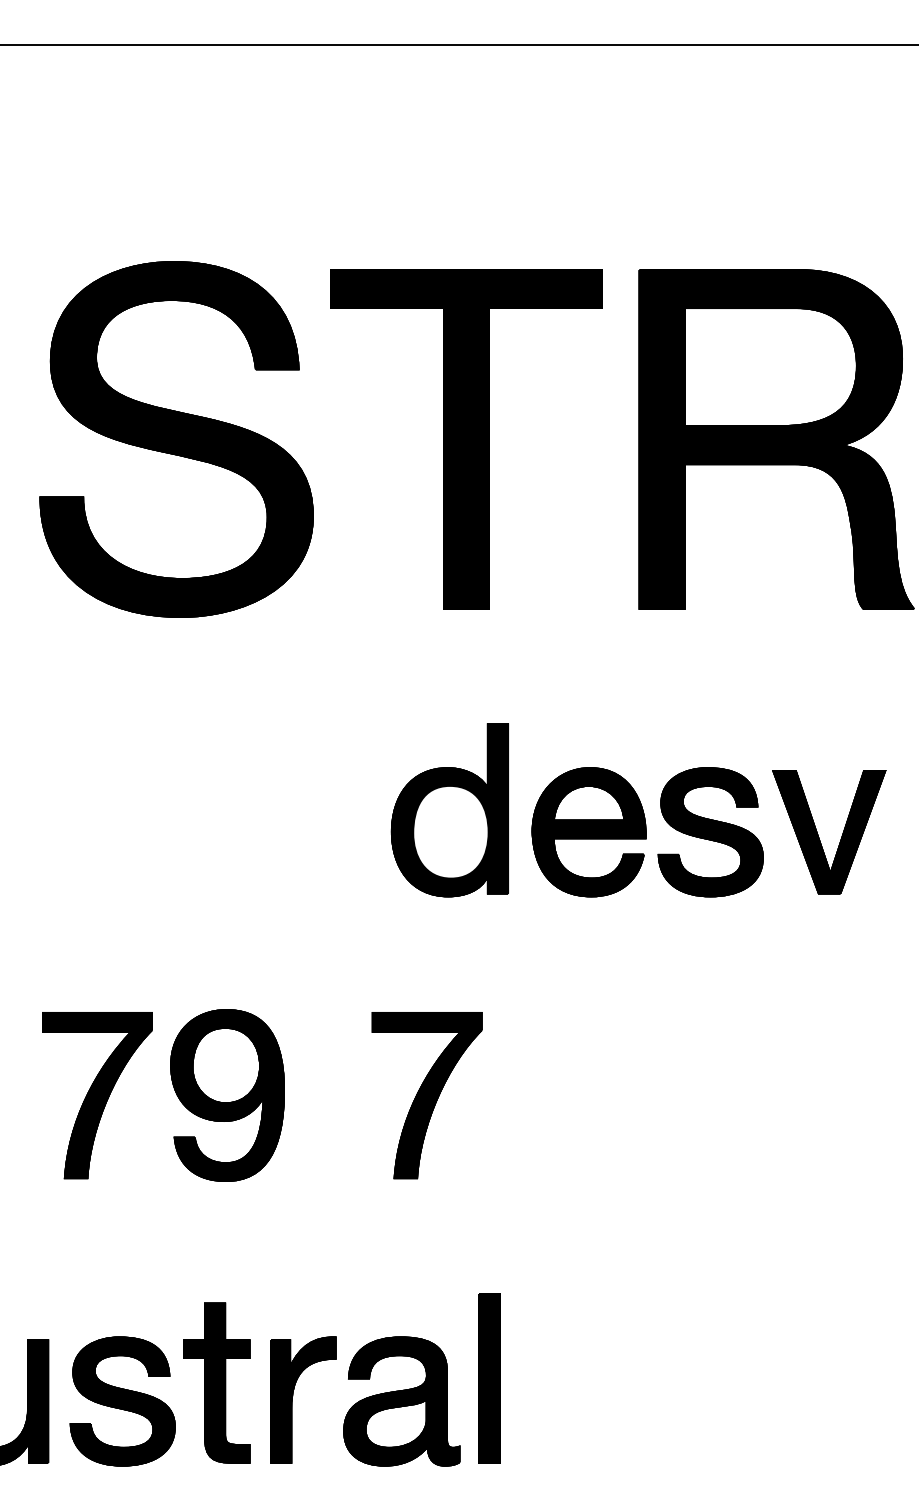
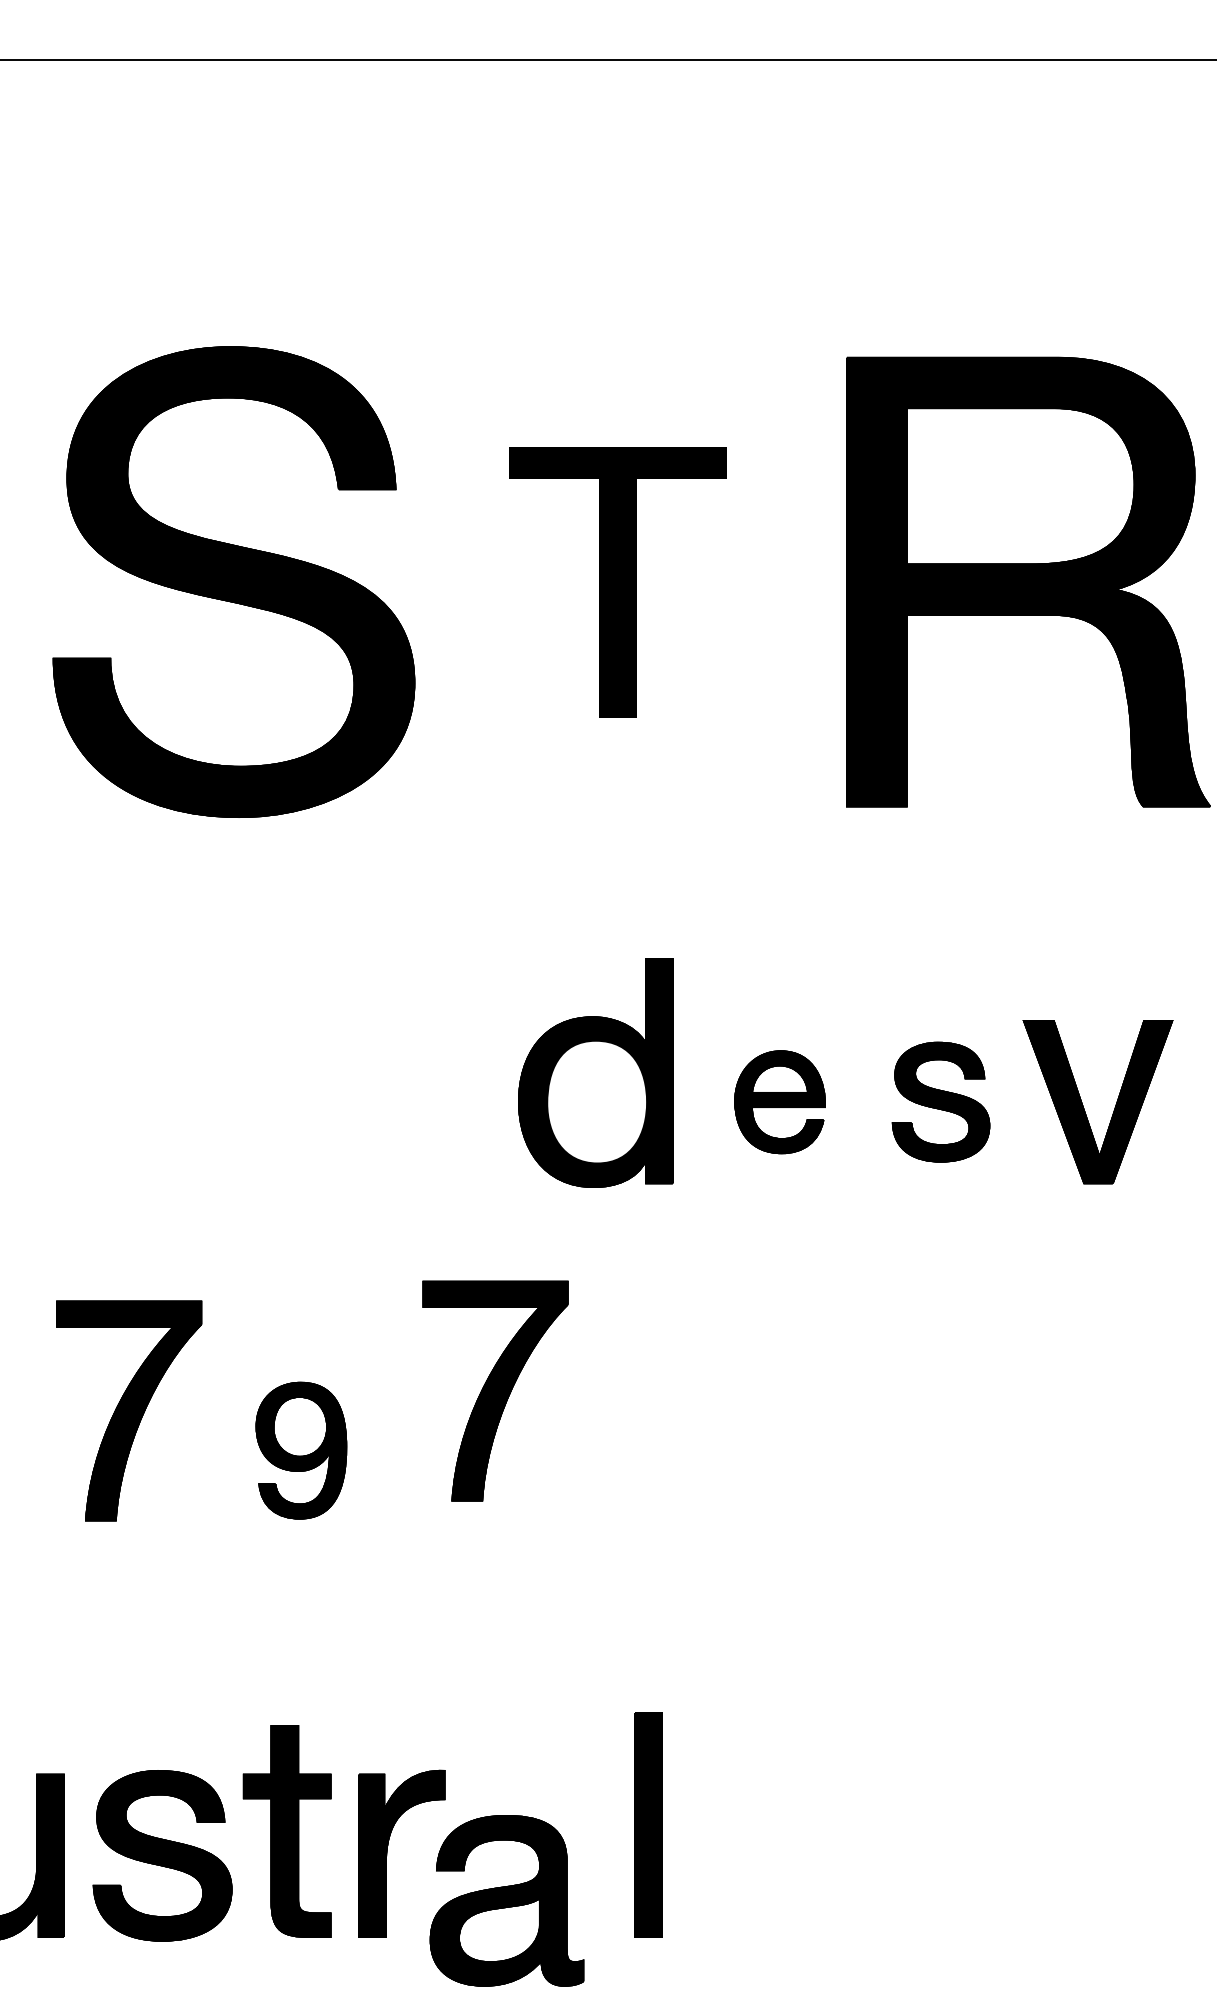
part: (466, 439) -> (617, 582), size x0.6
part: (588, 832) -> (779, 1102), size x0.6
part: (710, 832) -> (940, 1102), size x0.7
part: (97, 1095) -> (129, 1410), moved
part: (227, 1095) -> (301, 1450), size x0.6
part: (426, 1095) -> (494, 1391), moved
part: (401, 1401) -> (506, 1900), moved

